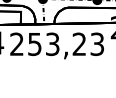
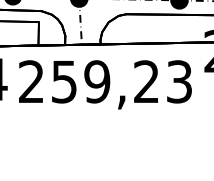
text: (52, 43) -> (96, 80), 253,23 -> 259,23

